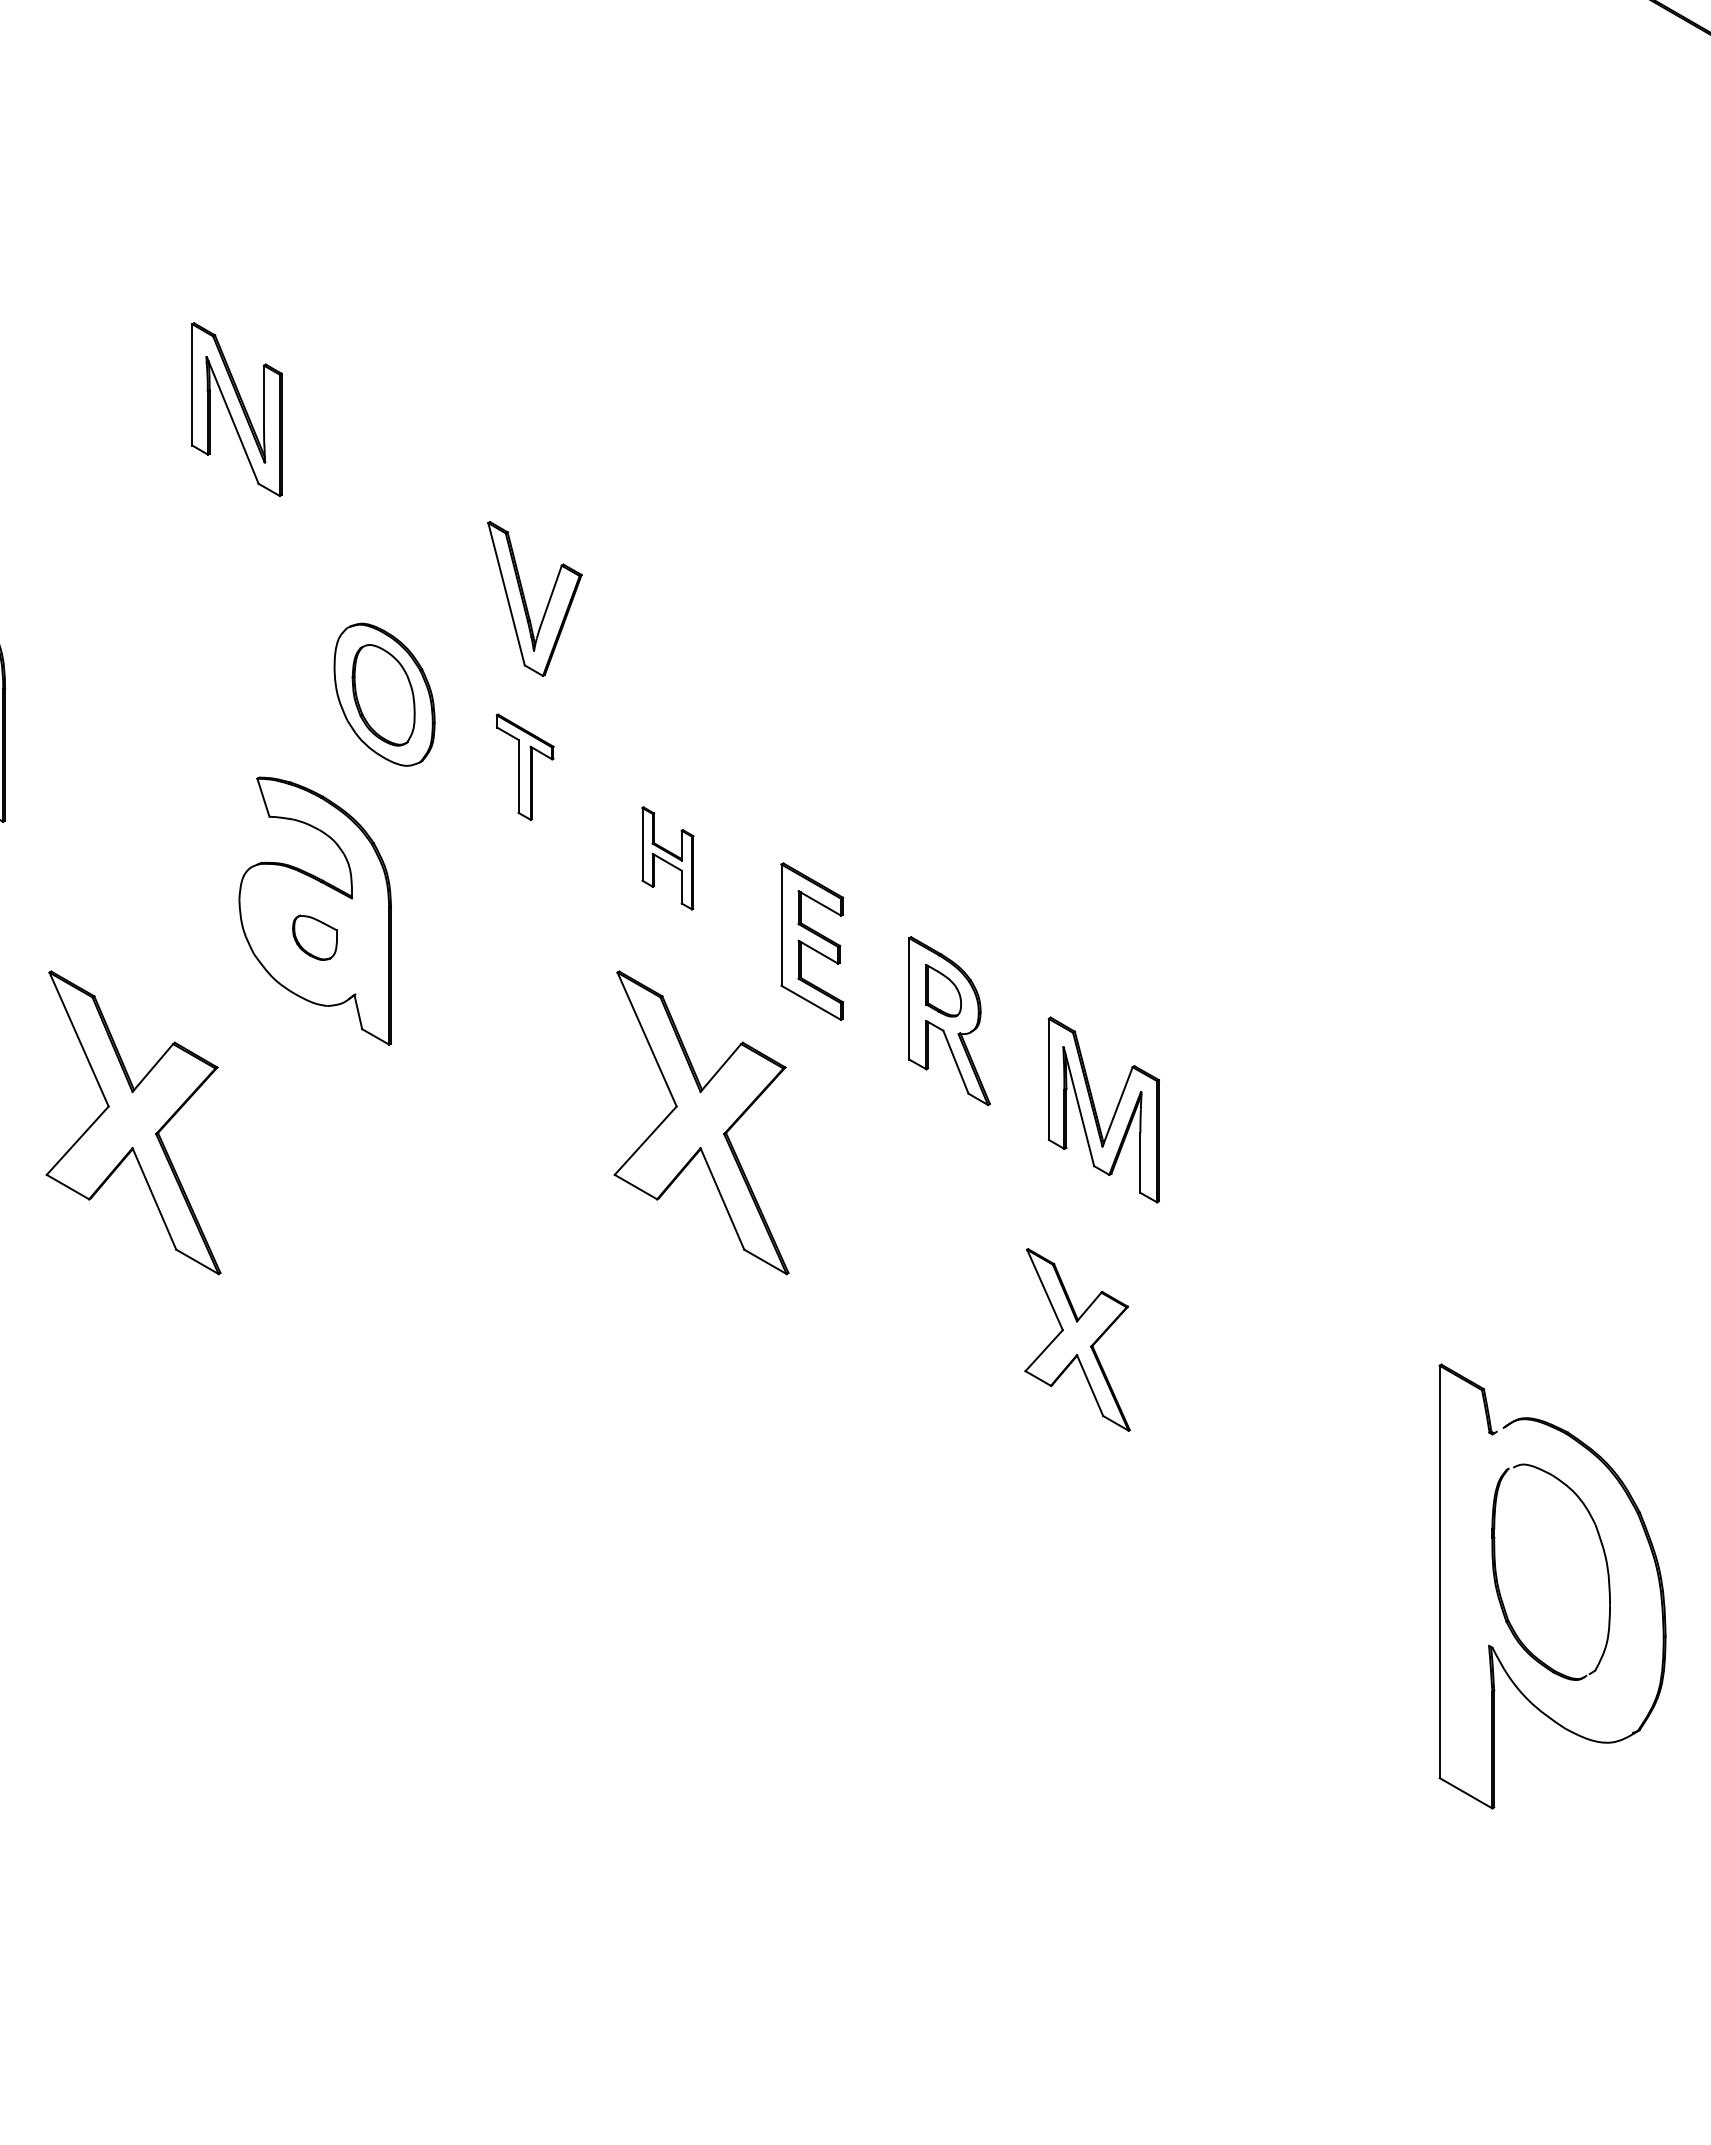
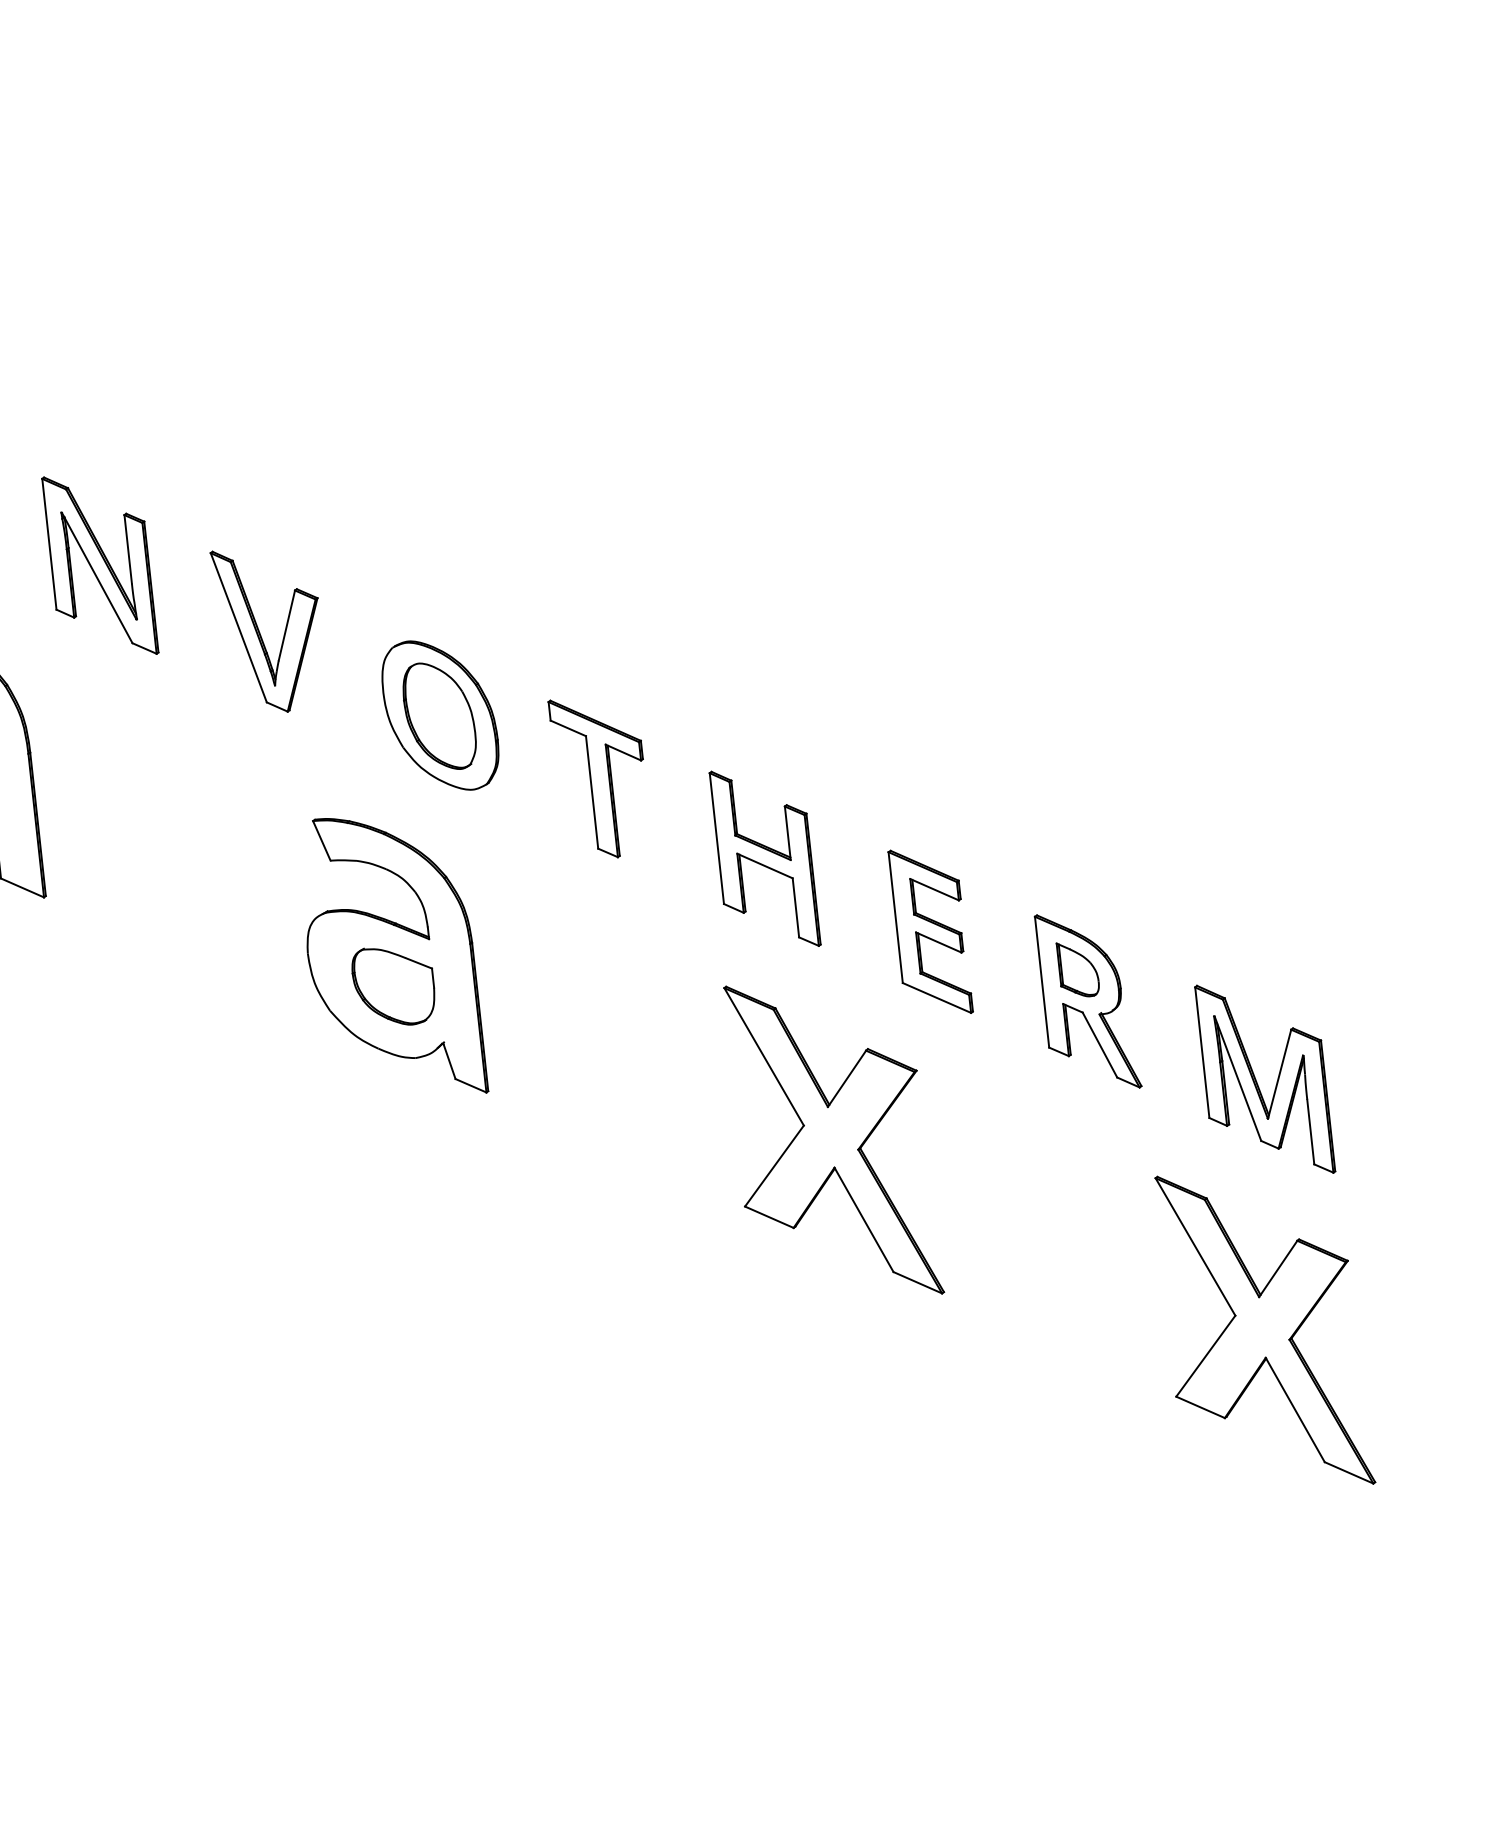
part: (236, 409) -> (99, 565), moved
part: (526, 602) -> (261, 634), moved
part: (524, 767) -> (599, 777), size x1.43
part: (667, 858) -> (764, 859), size x1.67
part: (314, 937) -> (393, 985), size x1.67
part: (133, 1122) -> (219, 1206), removed
part: (1077, 1339) -> (1263, 1329), size x1.67

